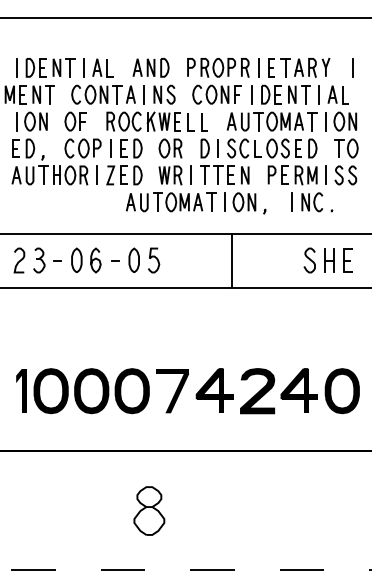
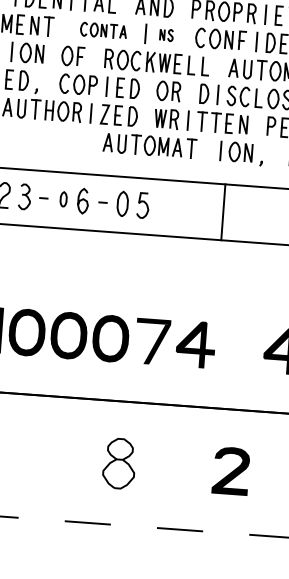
part: (103, 94) -> (103, 30), size x0.7
part: (164, 94) -> (166, 35), size x0.6
part: (171, 202) -> (150, 145), moved
part: (76, 259) -> (63, 198), size x0.6
part: (257, 391) -> (230, 471), moved

